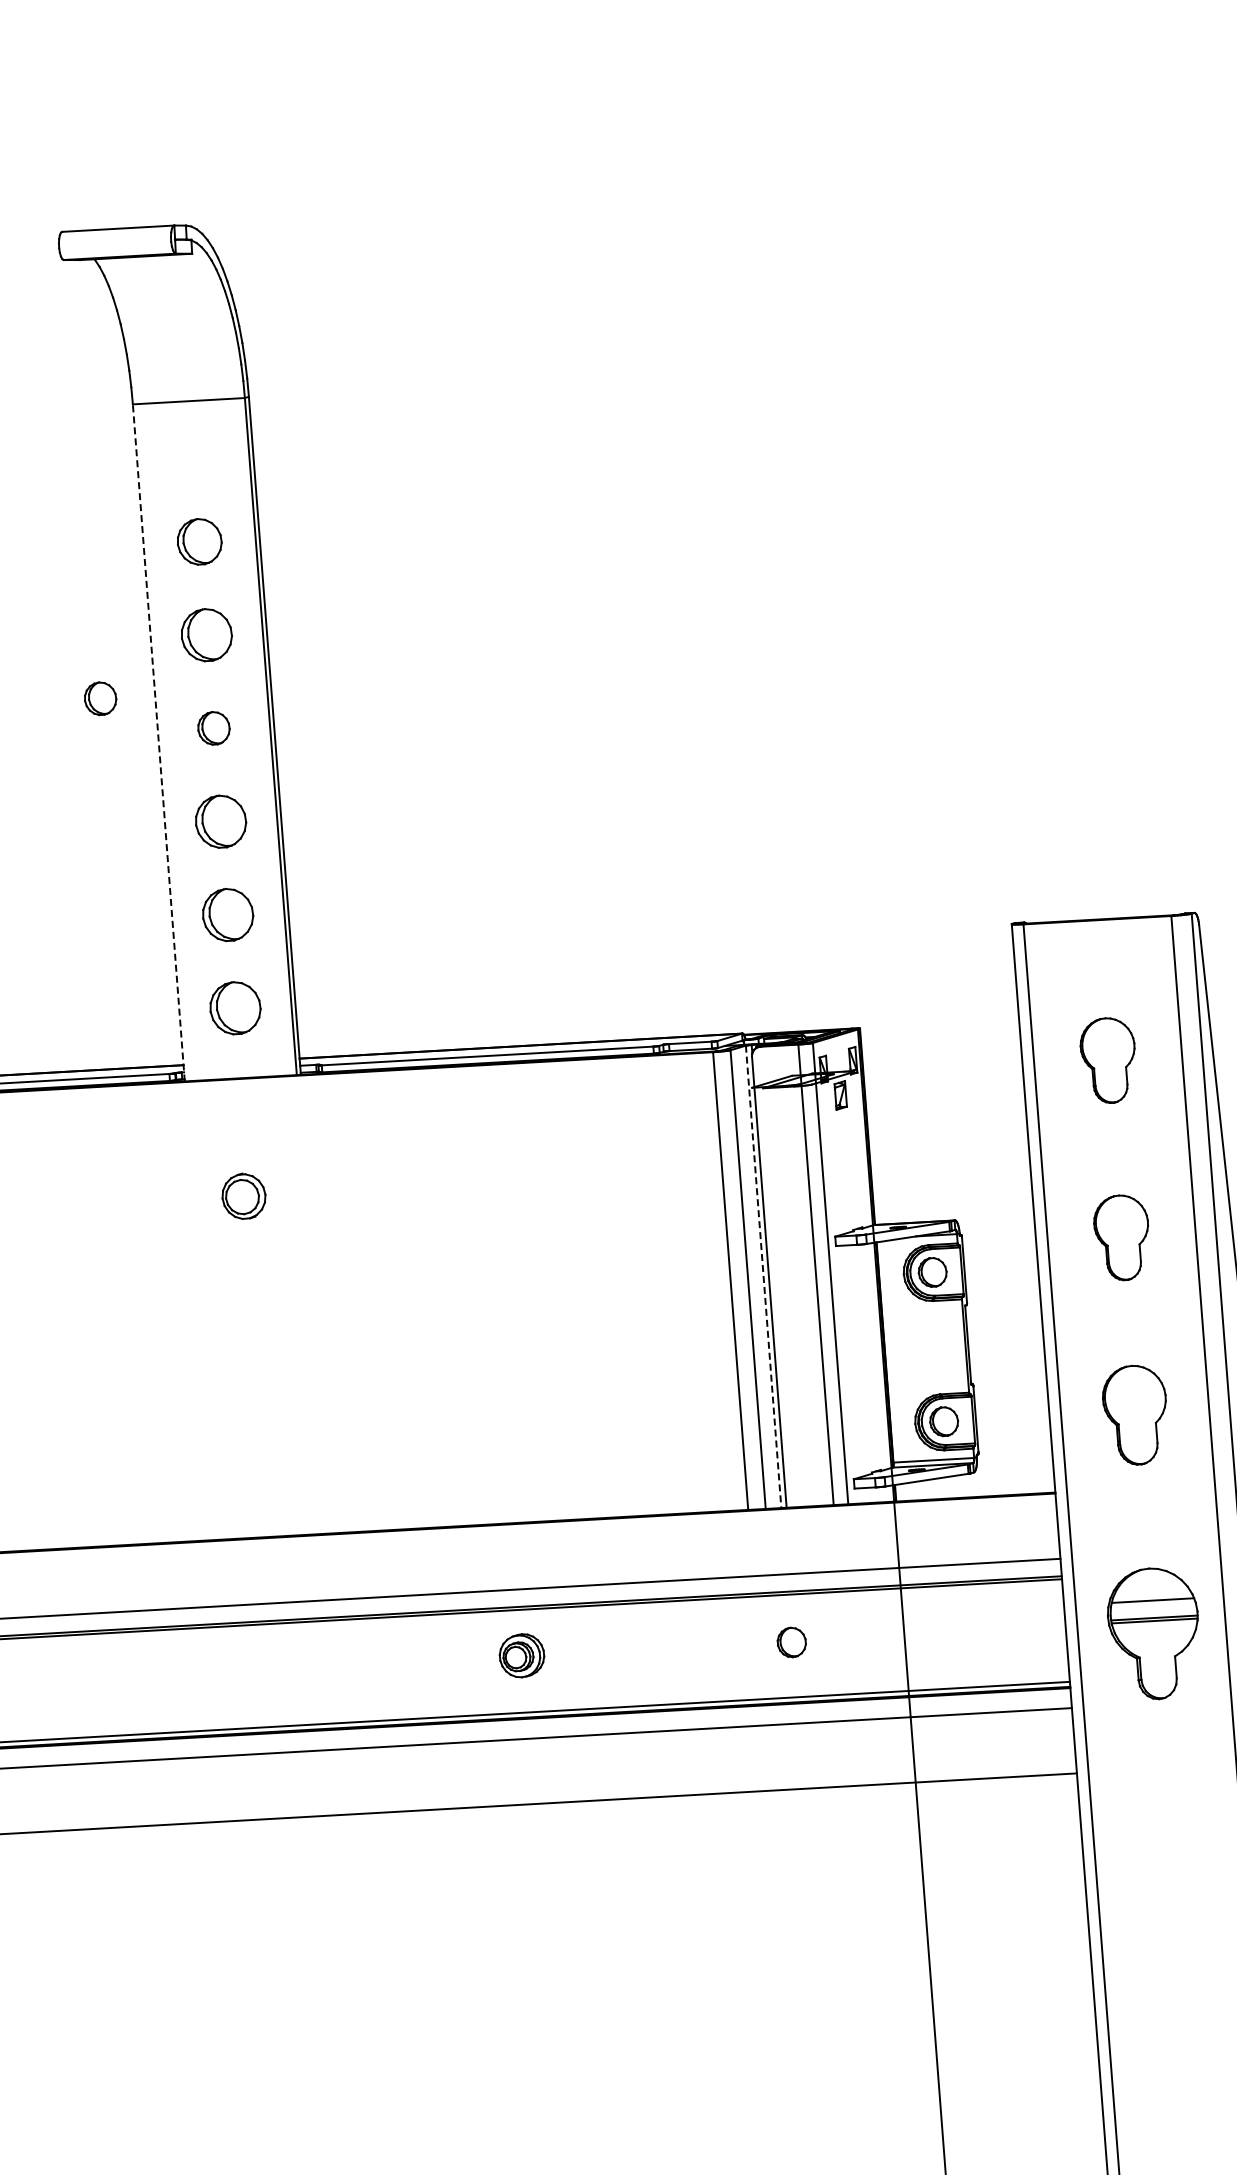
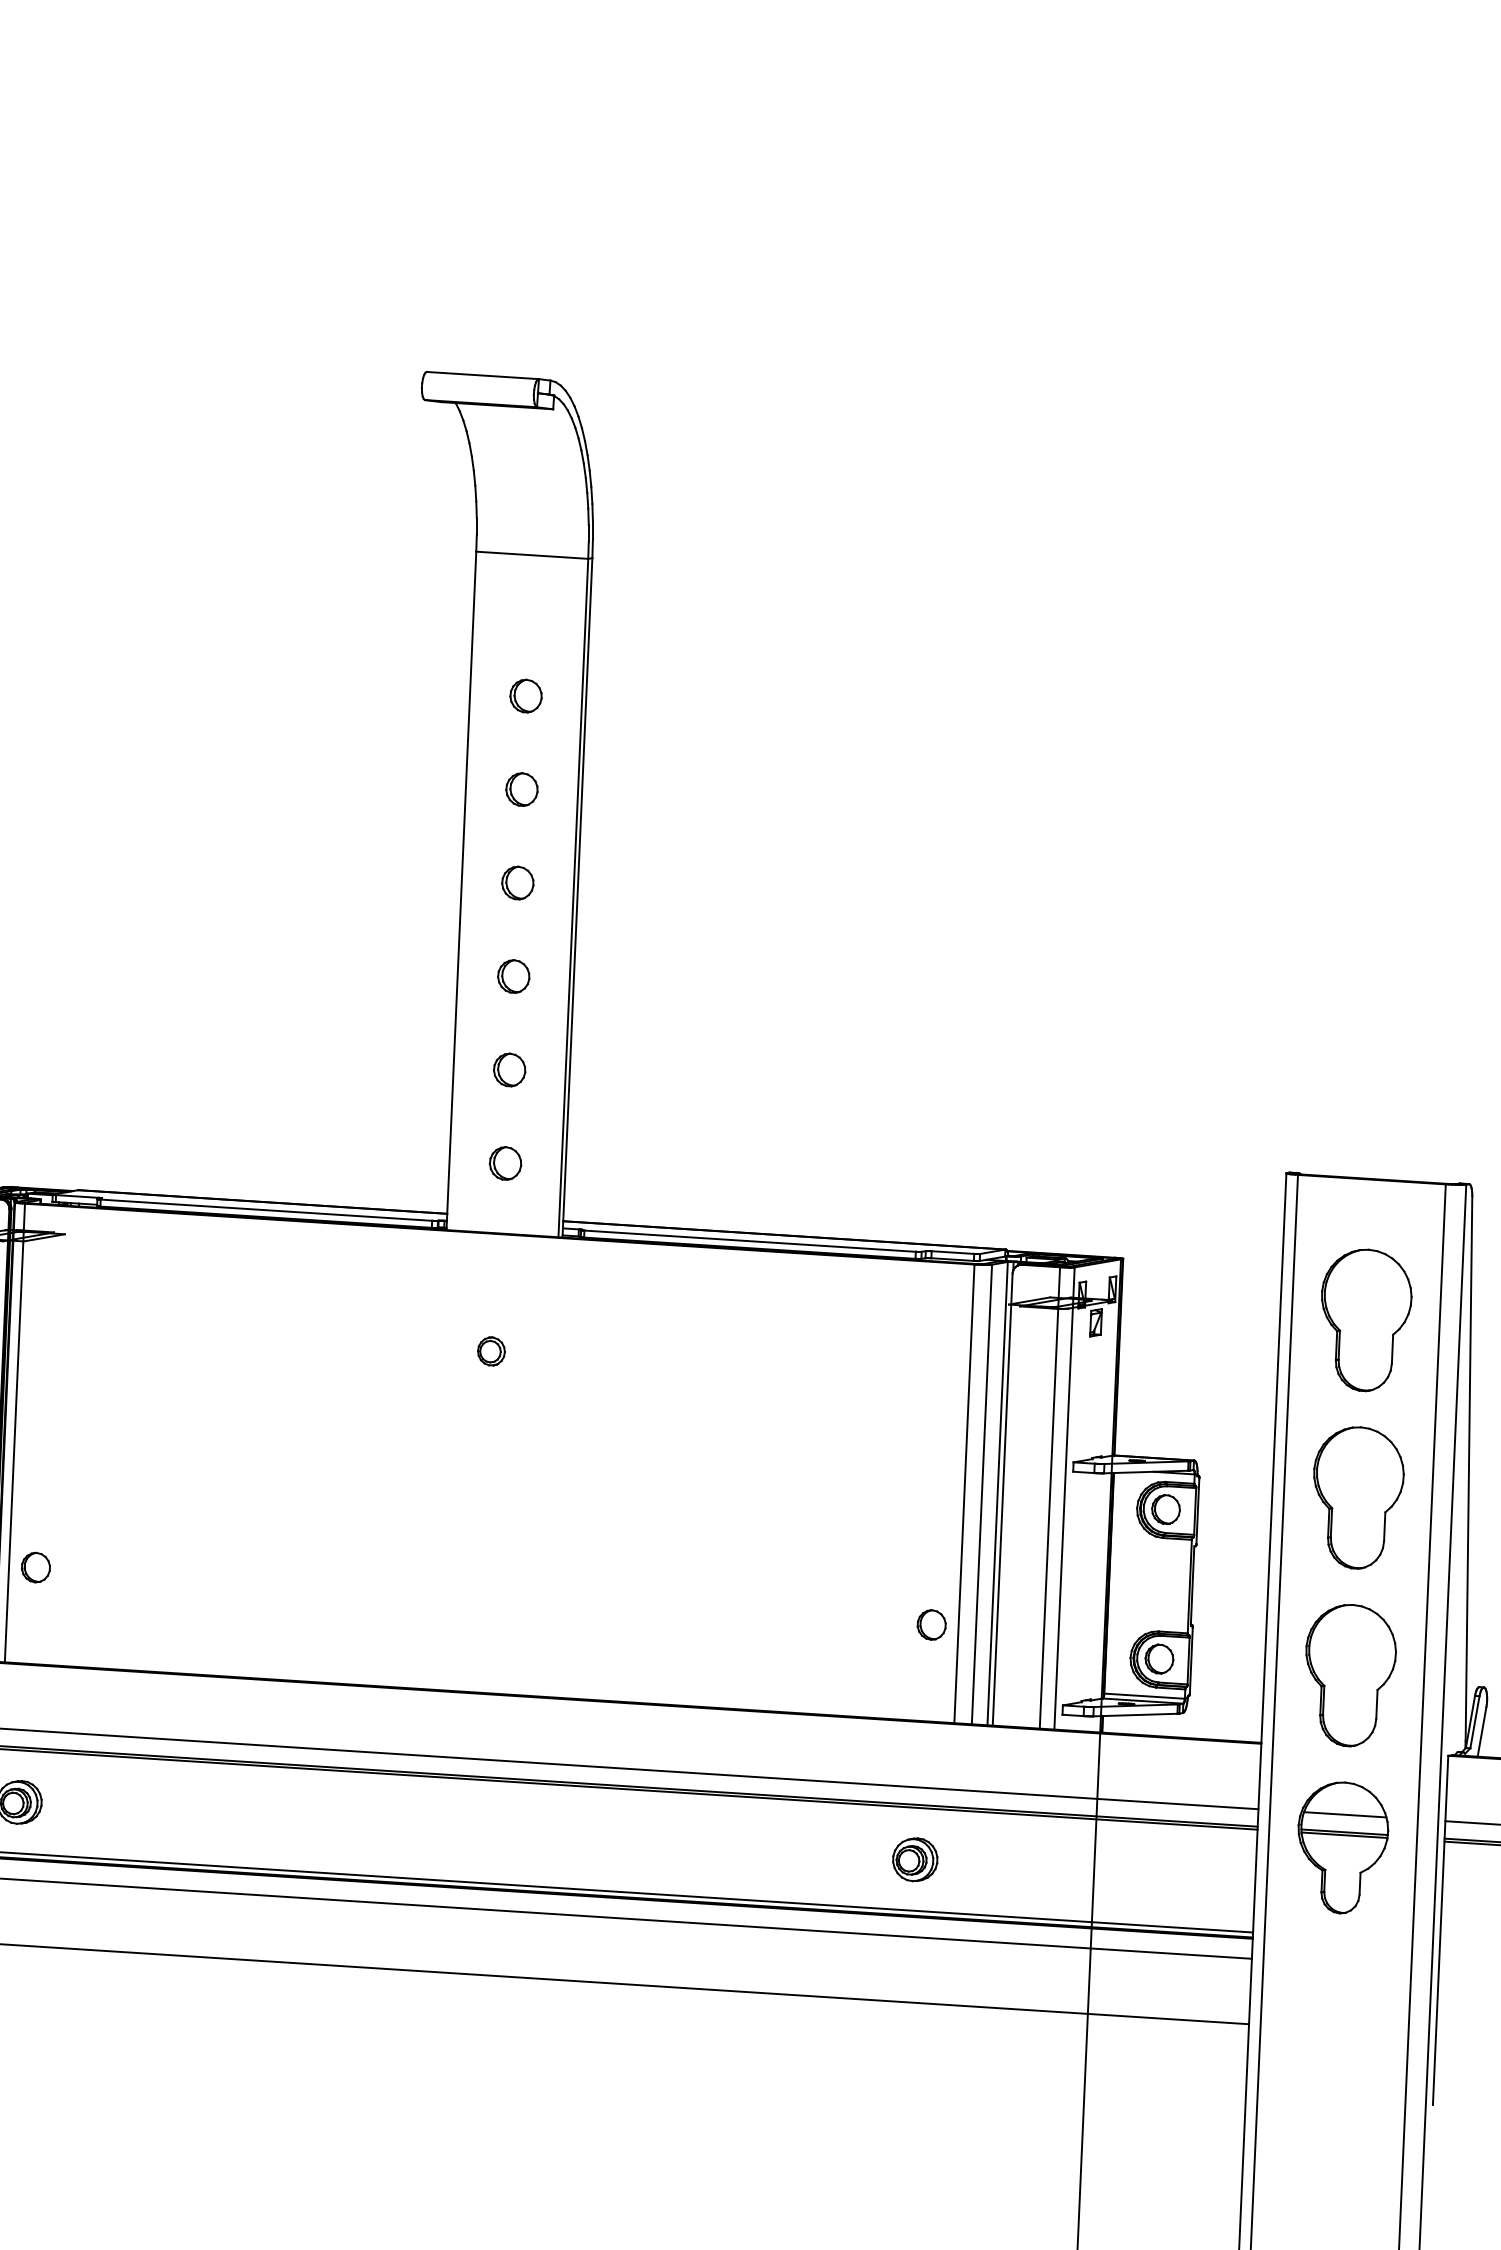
part: (199, 541) -> (525, 695), size x0.71
part: (206, 635) -> (521, 789), size x0.62
part: (100, 698) -> (408, 839), removed
line: (158, 742) -> (461, 890), dashed -> solid
part: (220, 821) -> (513, 976), size x0.62
part: (228, 914) -> (509, 1069), size x0.62
part: (235, 1008) -> (505, 1163), size x0.62
part: (1108, 1060) -> (1366, 1320), size x1.67
part: (244, 1196) -> (491, 1351), size x0.62
part: (1122, 1237) -> (1358, 1497), size x1.67
line: (763, 1276) -> (997, 1493), dashed -> solid
part: (1135, 1415) -> (1350, 1675), size x1.43
part: (1155, 1633) -> (1343, 1847), moved
part: (791, 1642) -> (931, 1624), moved
part: (522, 1655) -> (915, 1859), moved

